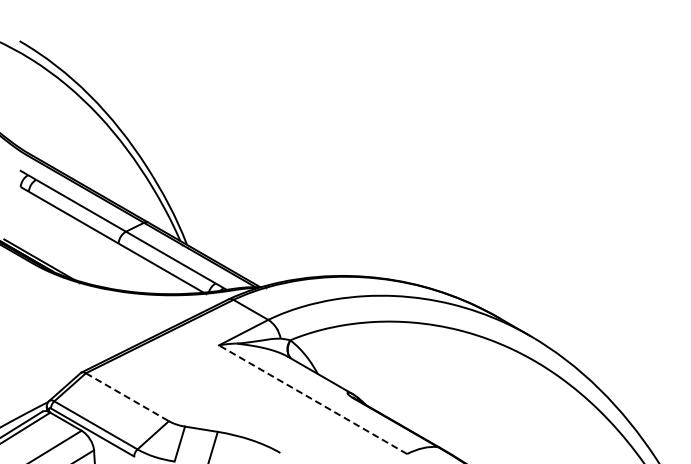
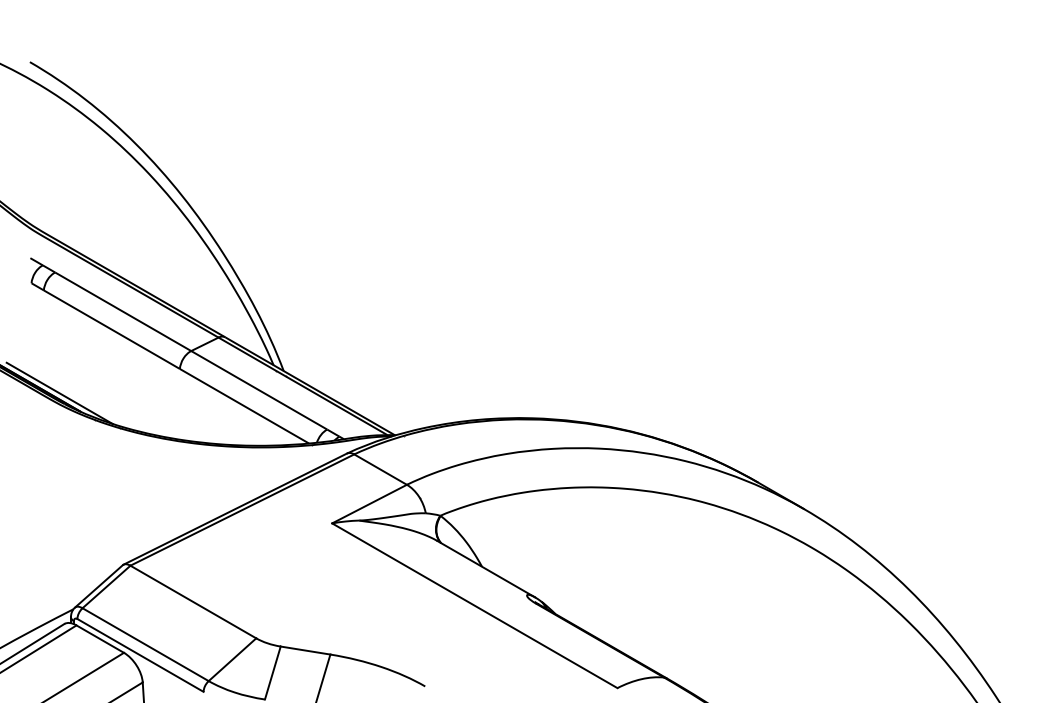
line: (127, 397) -> (193, 602), dashed -> solid
line: (313, 399) -> (475, 605), dashed -> solid

